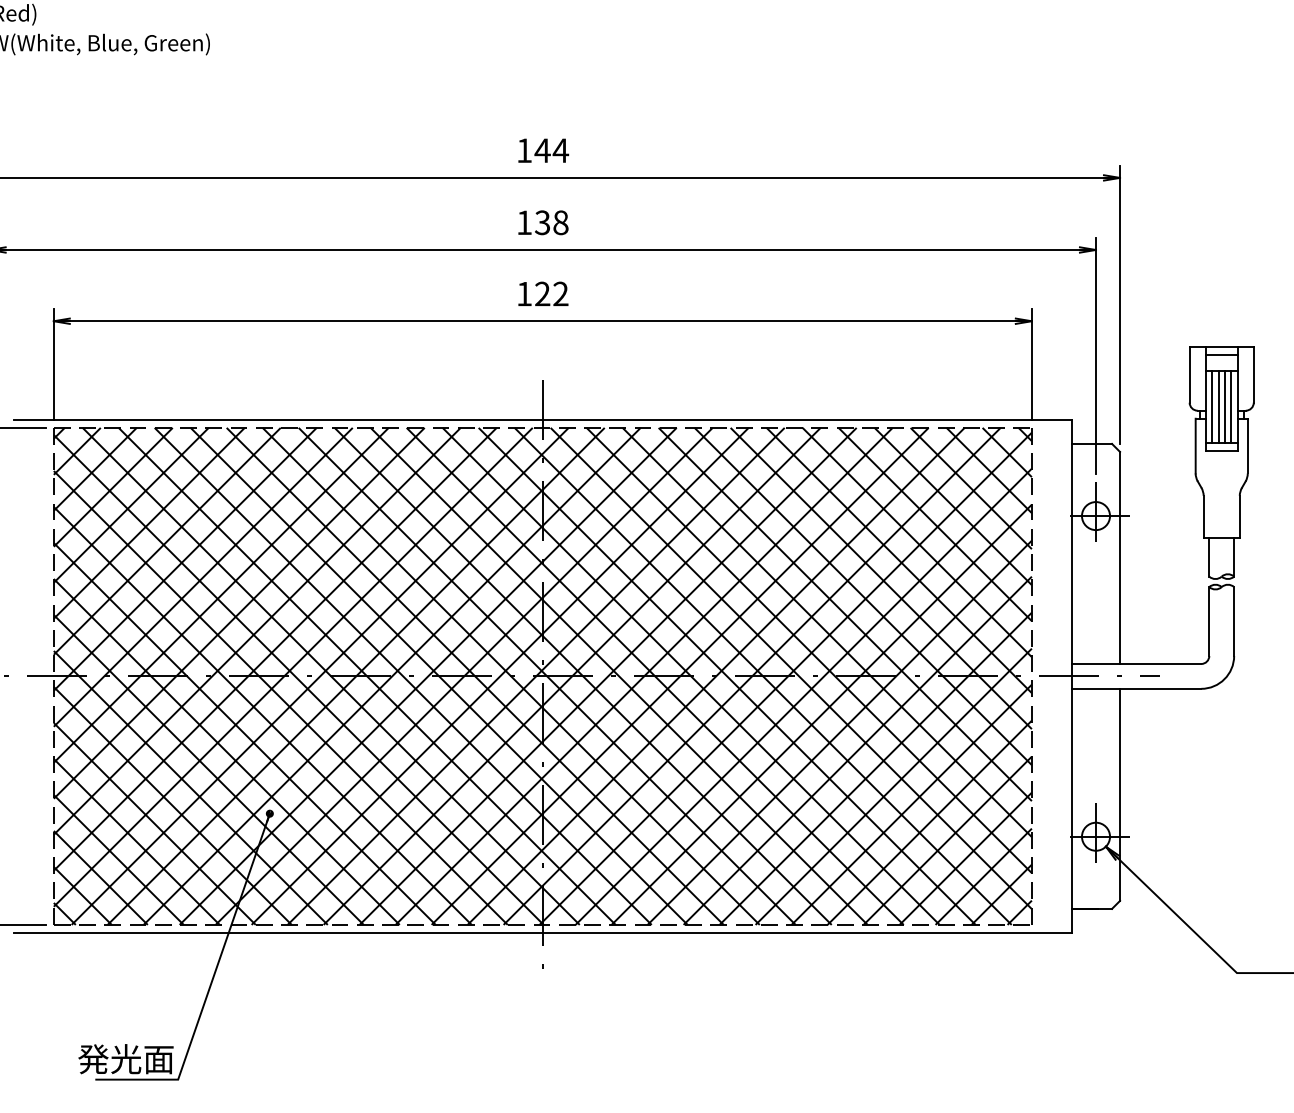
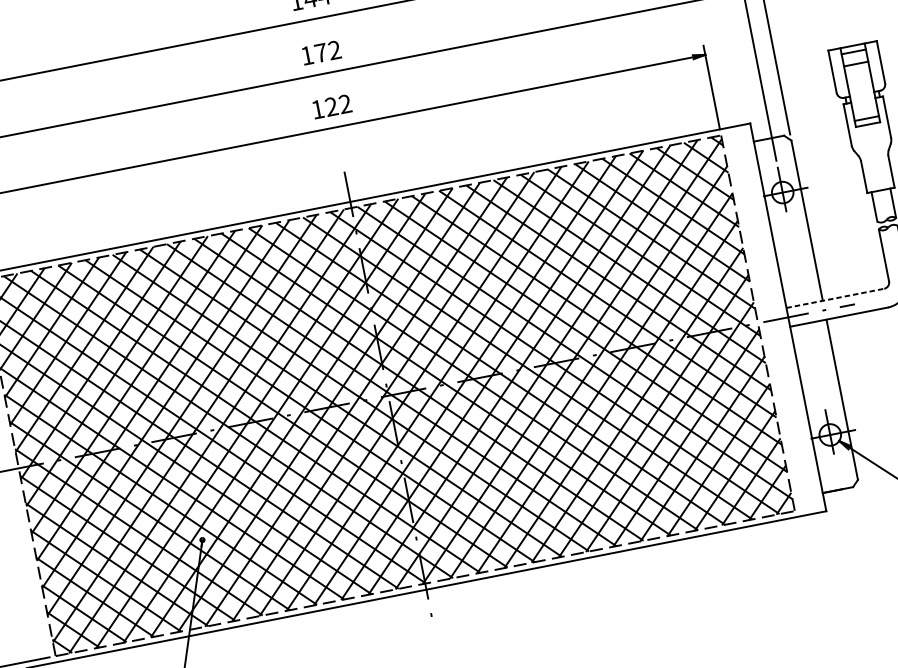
text: (551, 222) -> (327, 51), 138 -> 172
line: (1212, 406) -> (854, 92), removed
line: (1218, 406) -> (859, 91), removed
line: (1224, 406) -> (863, 90), removed
line: (1231, 406) -> (868, 89), removed
line: (1136, 663) -> (835, 298), solid -> dashed

